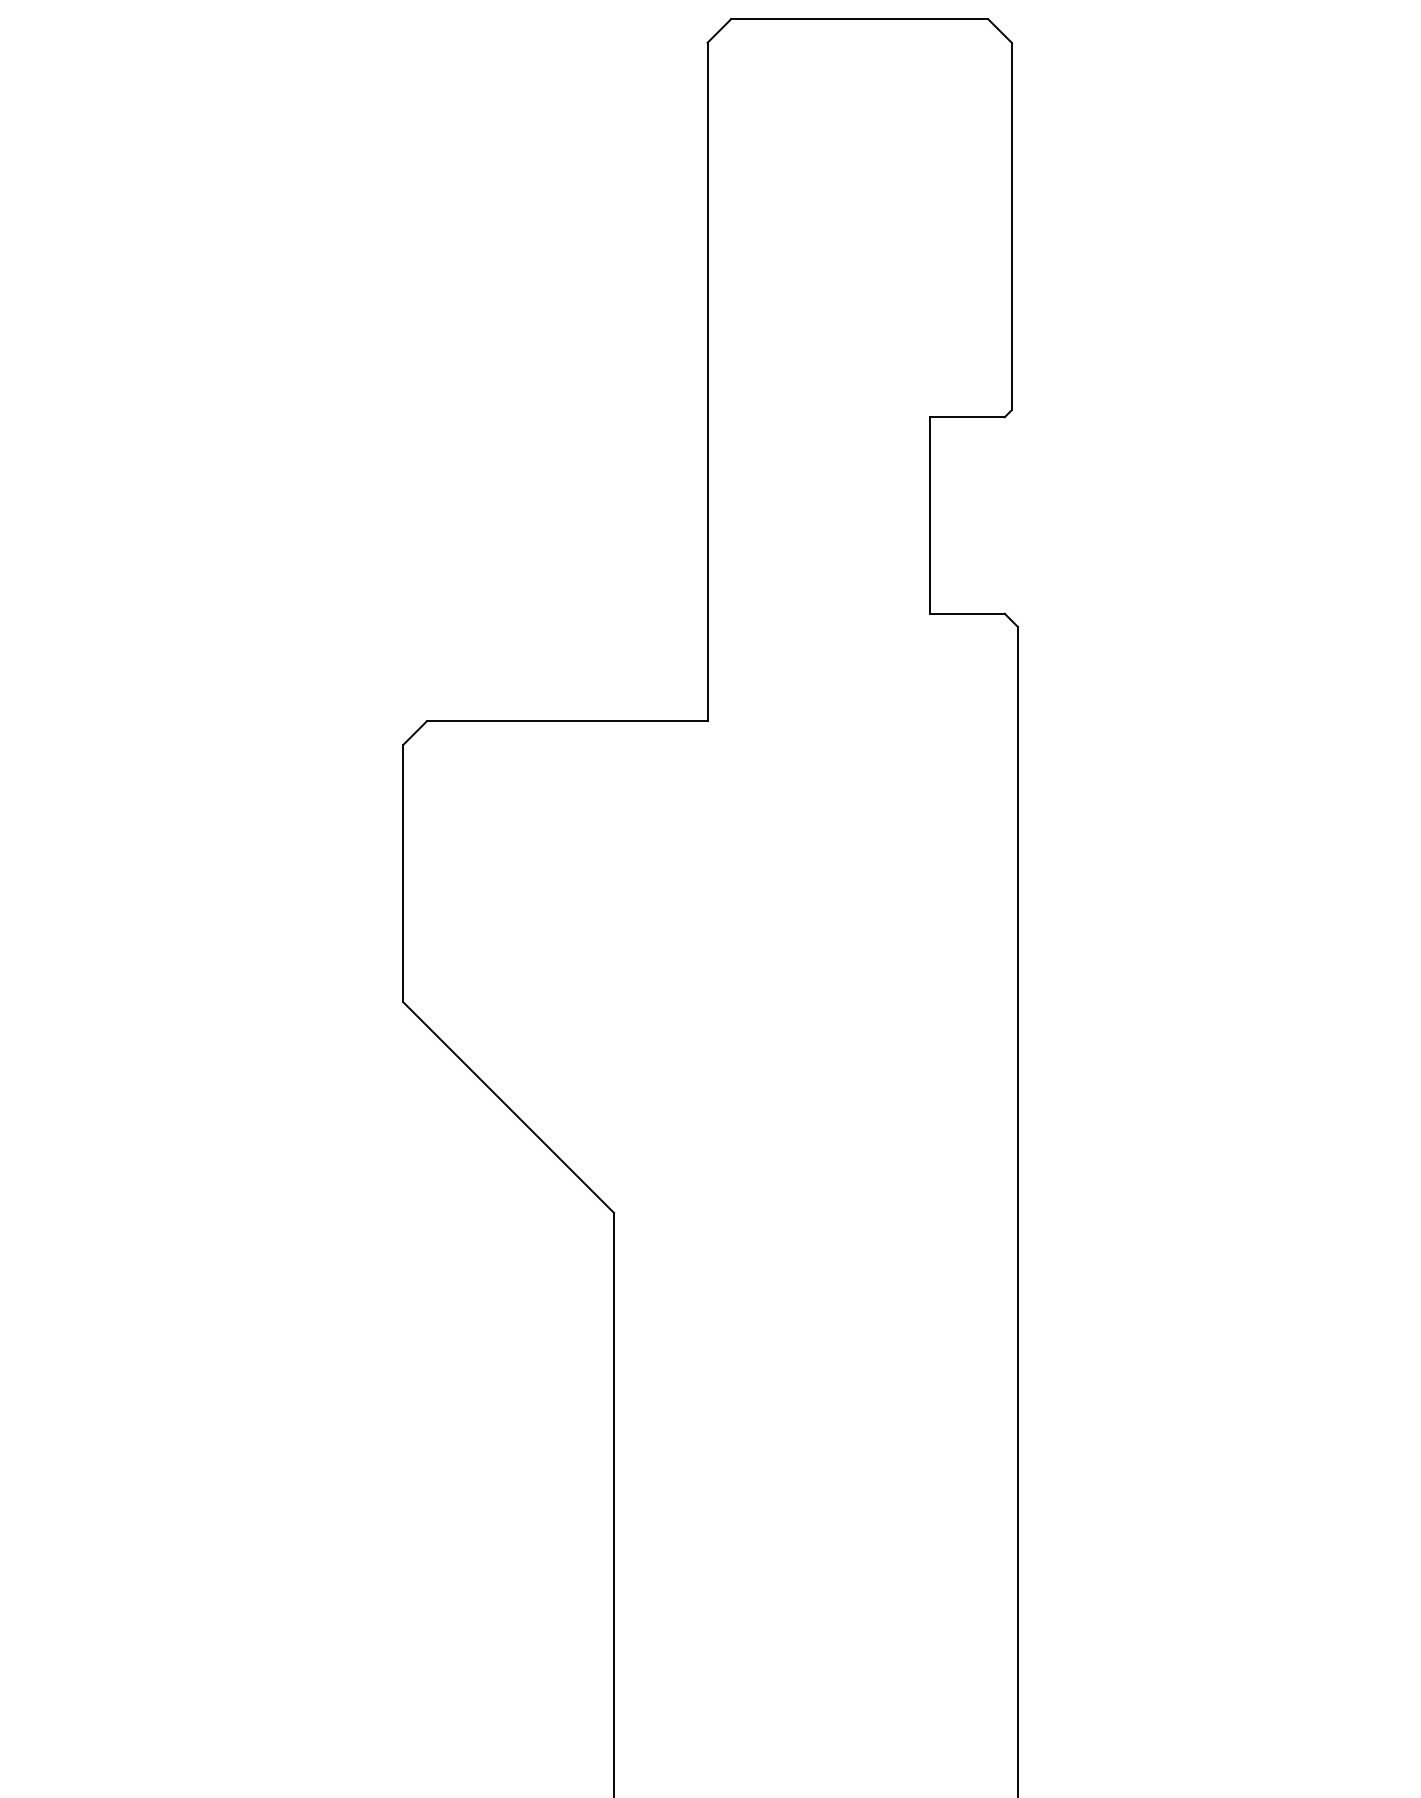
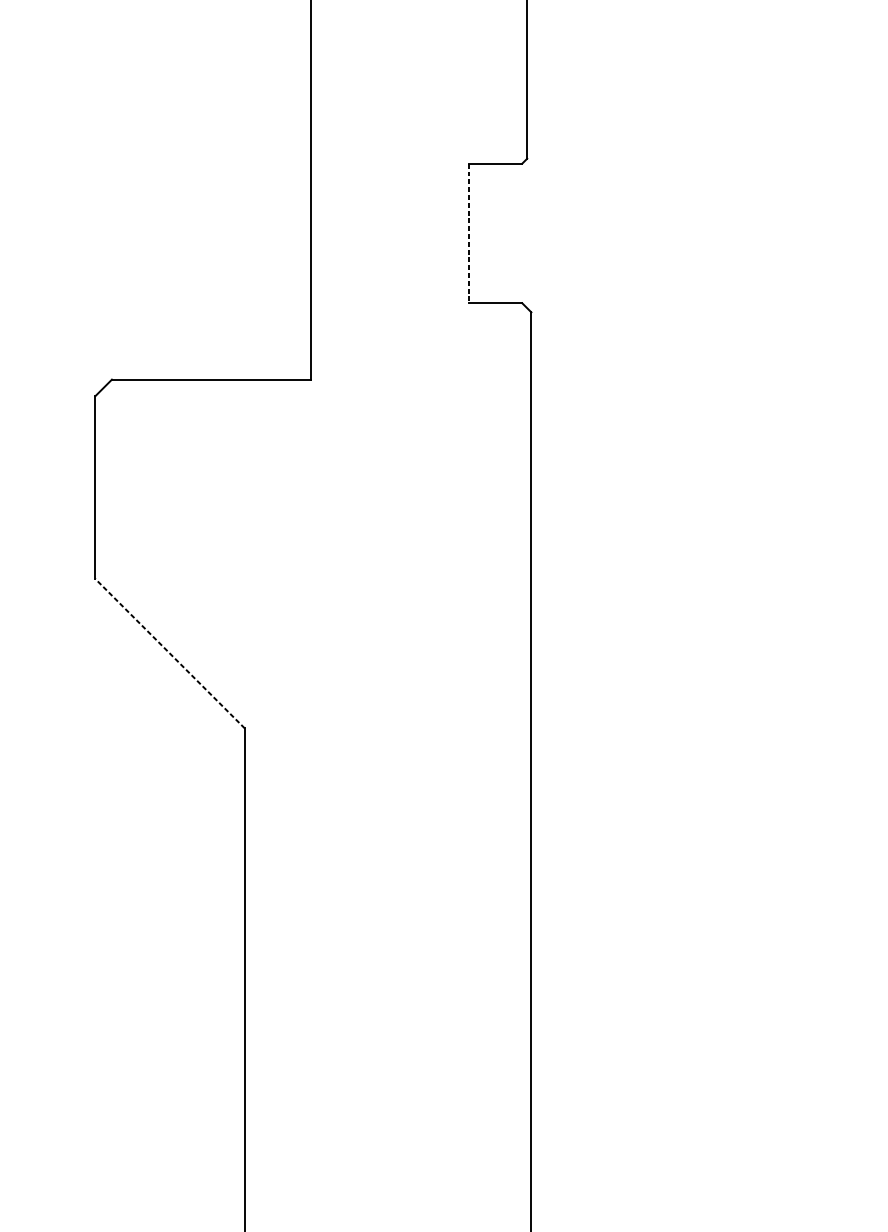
line: (929, 516) -> (468, 234), solid -> dashed
line: (508, 1107) -> (169, 653), solid -> dashed

